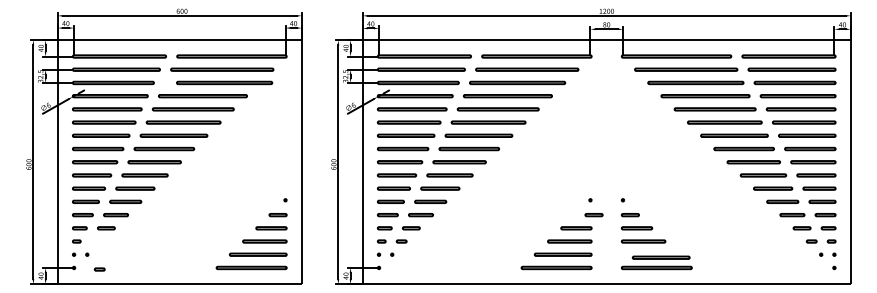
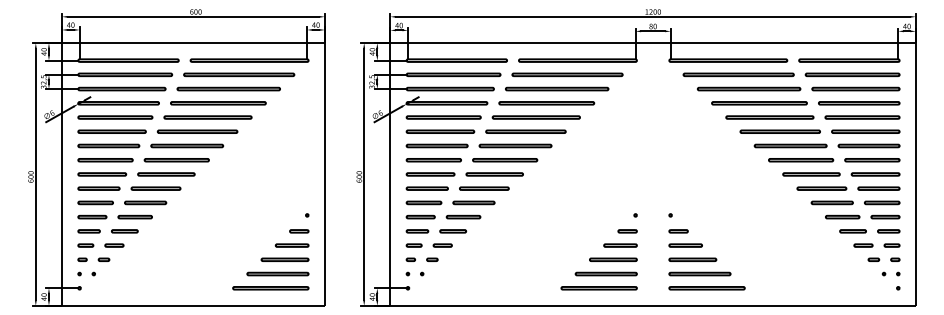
part: (224, 82) -> (228, 88), moved
part: (593, 215) -> (627, 231), moved
line: (660, 257) -> (699, 273), moved
part: (99, 269) -> (103, 259), moved

